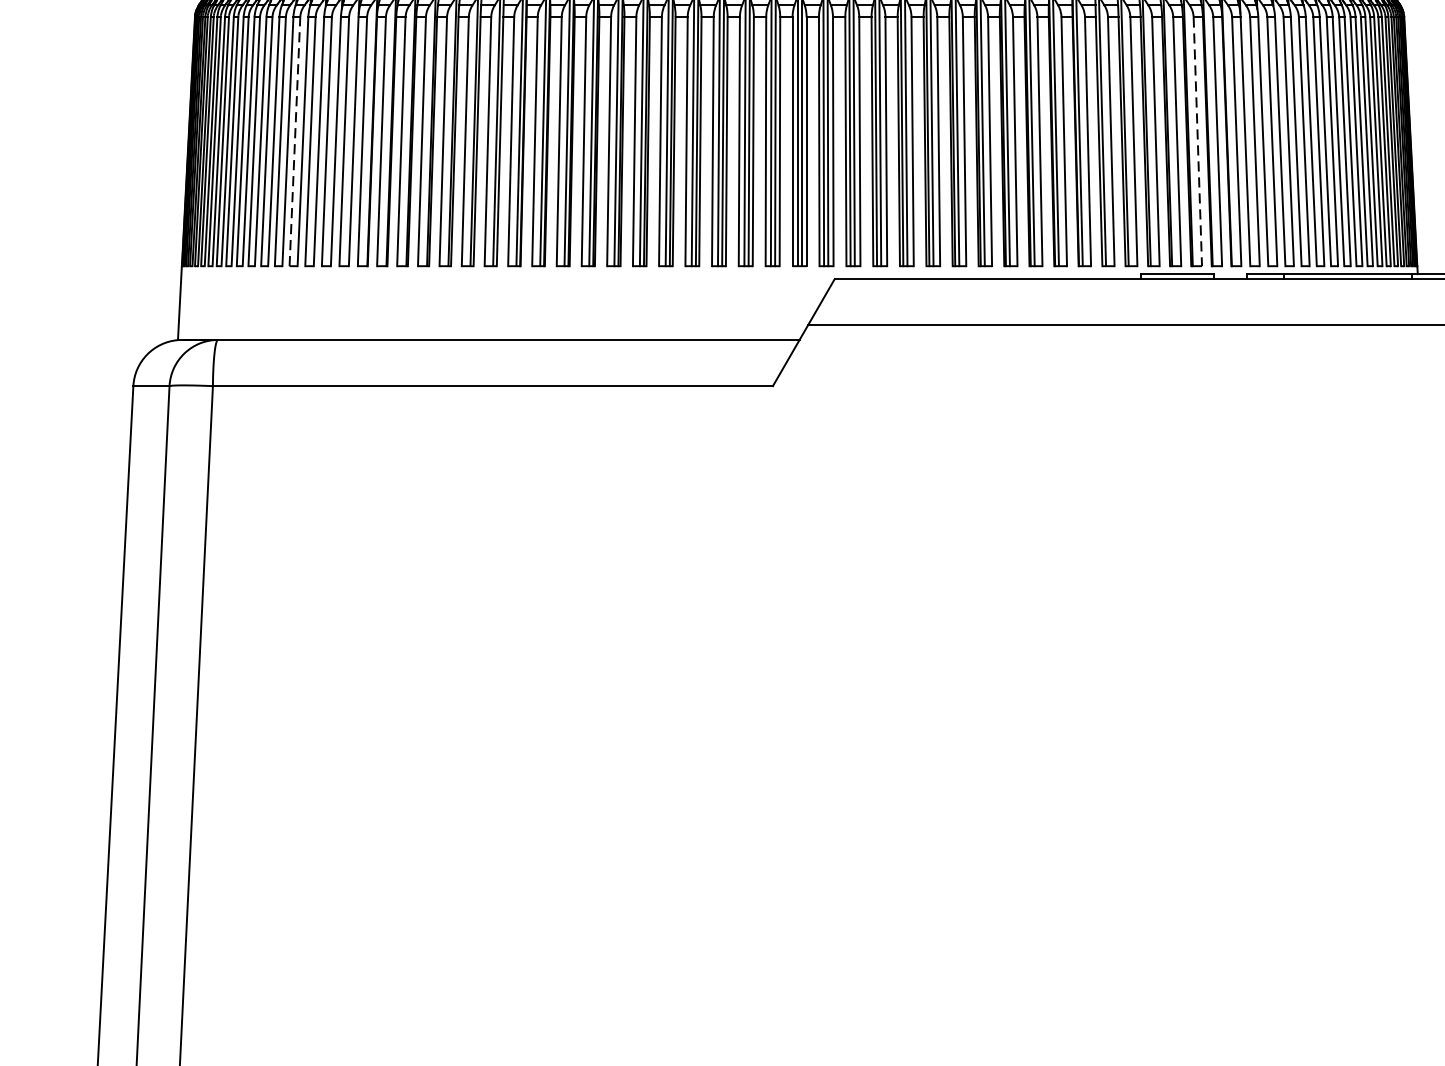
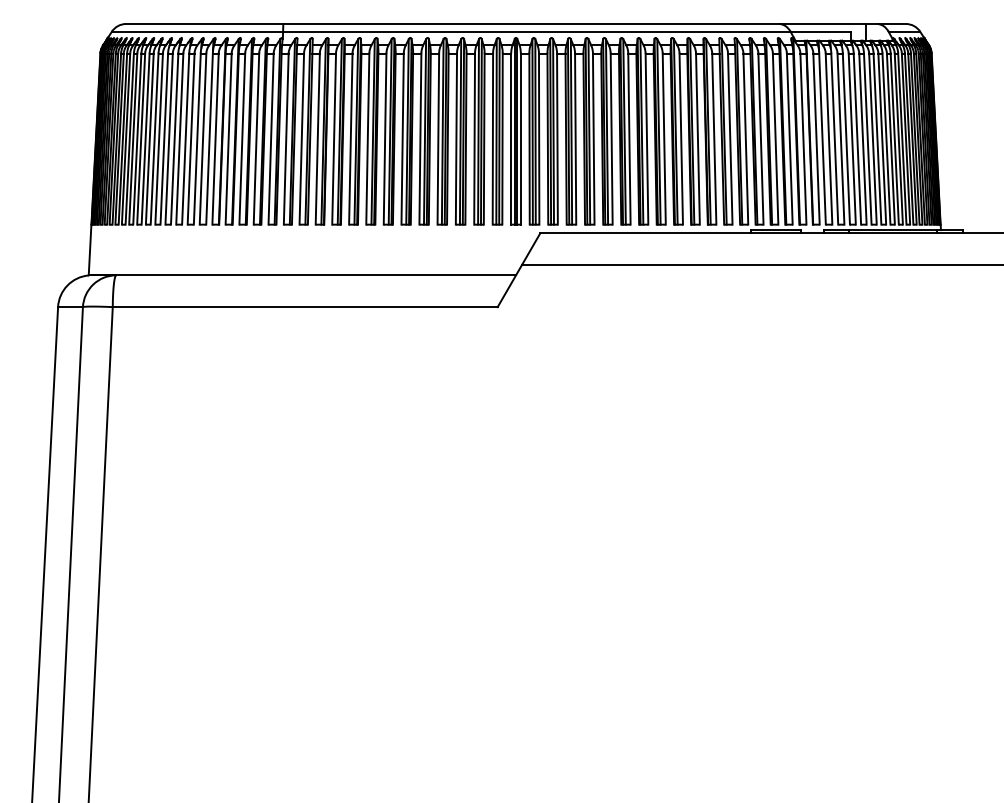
line: (295, 142) -> (169, 139), dashed -> solid
line: (1197, 142) -> (789, 139), dashed -> solid

